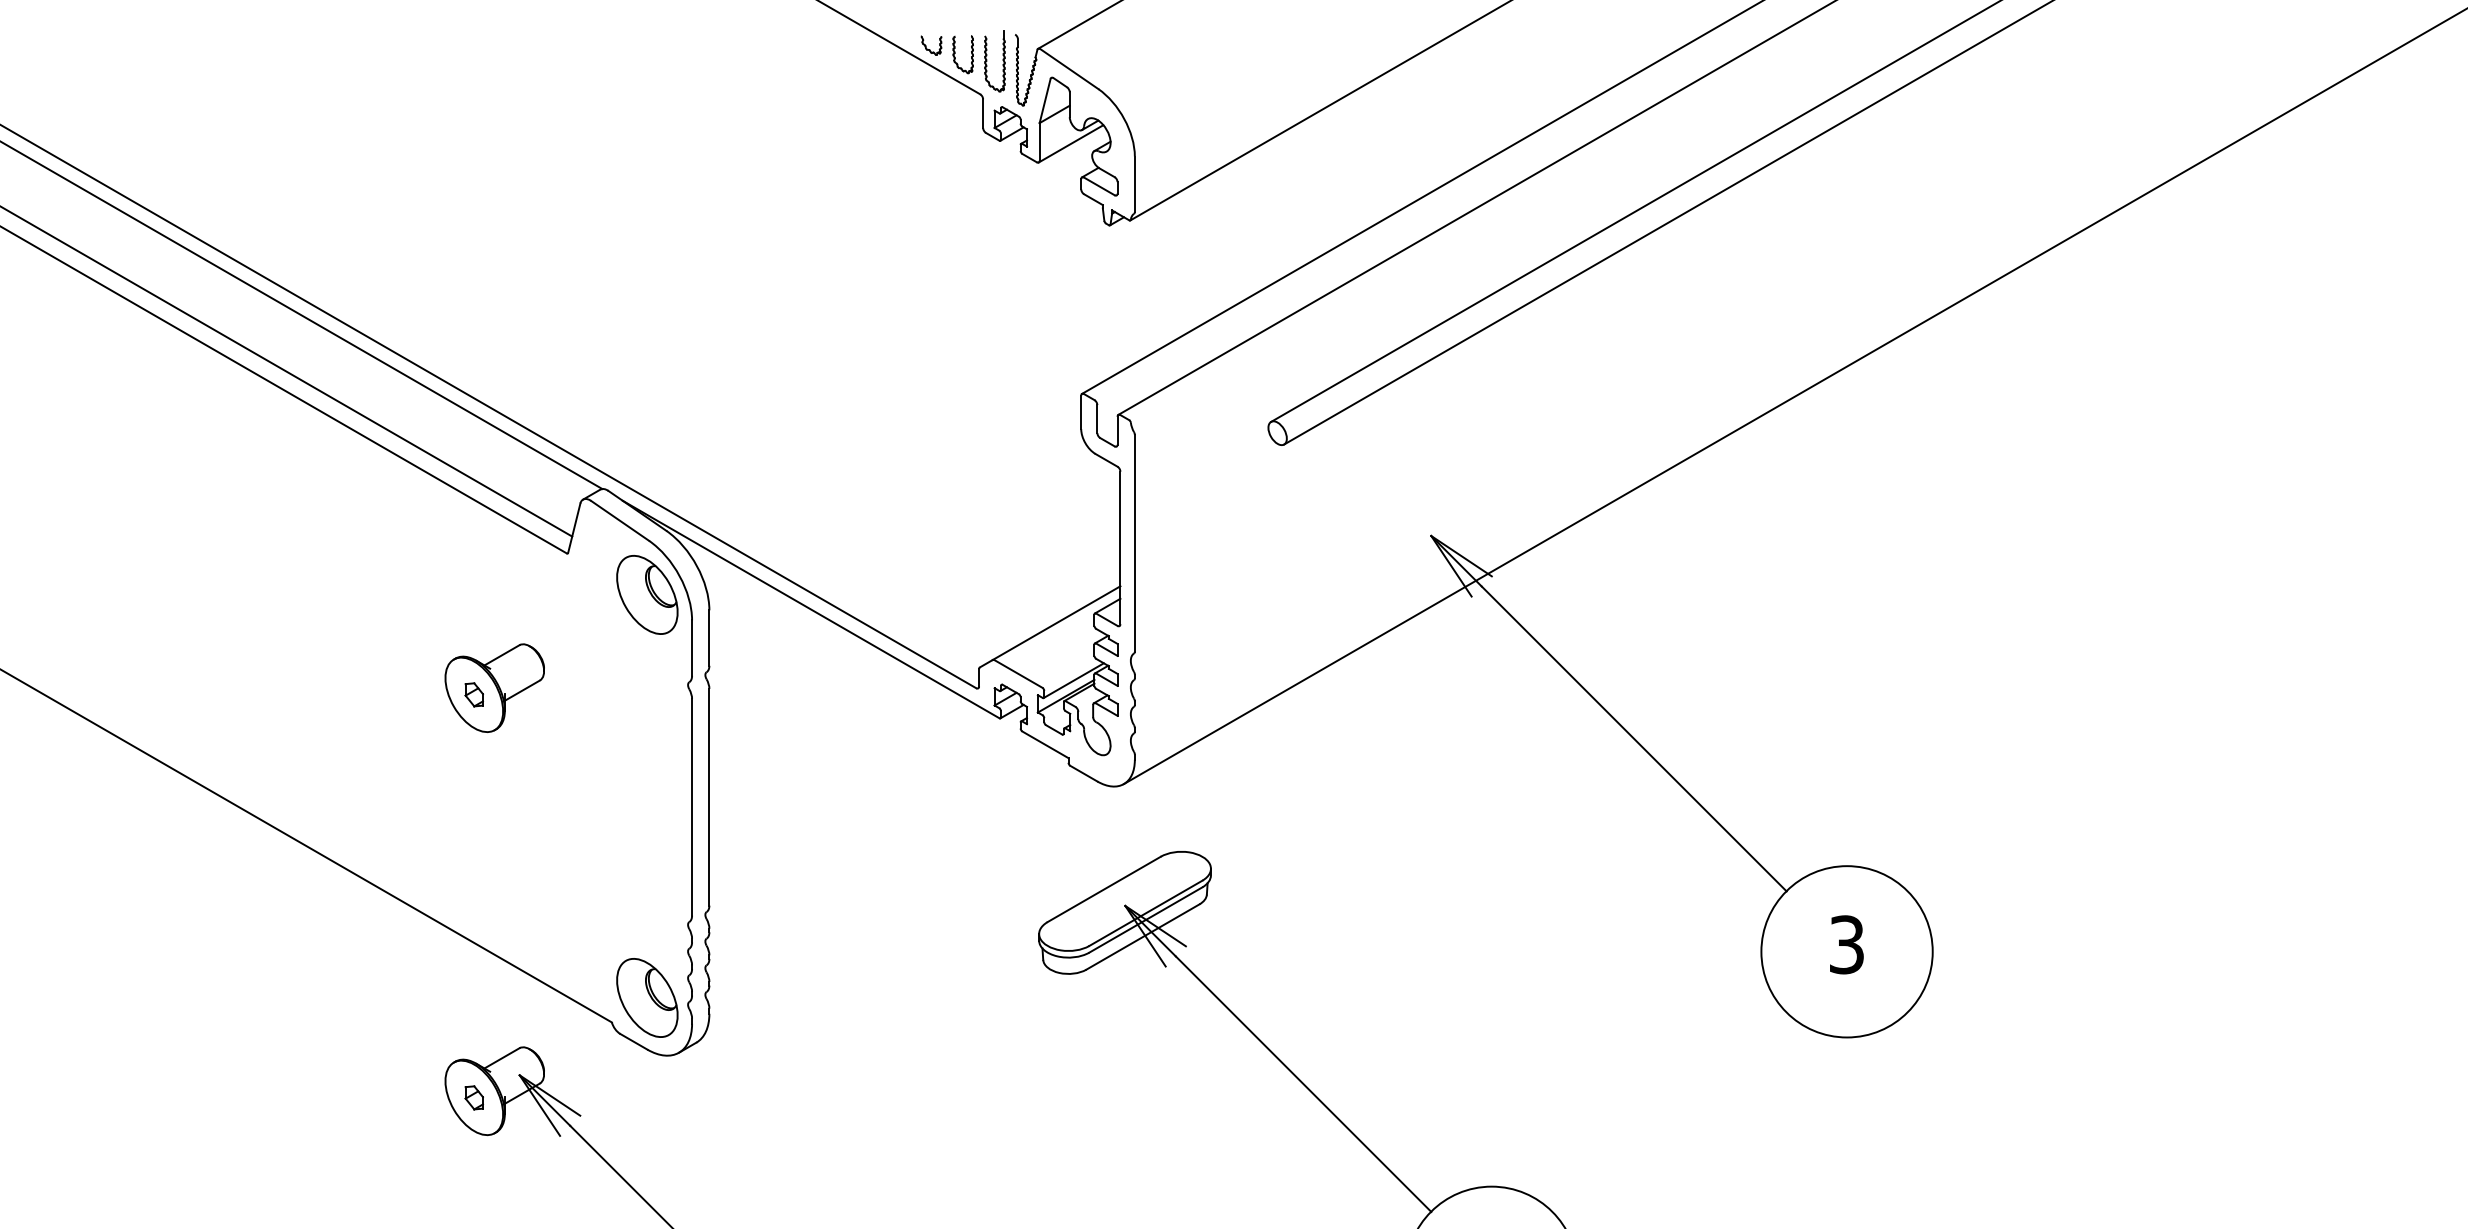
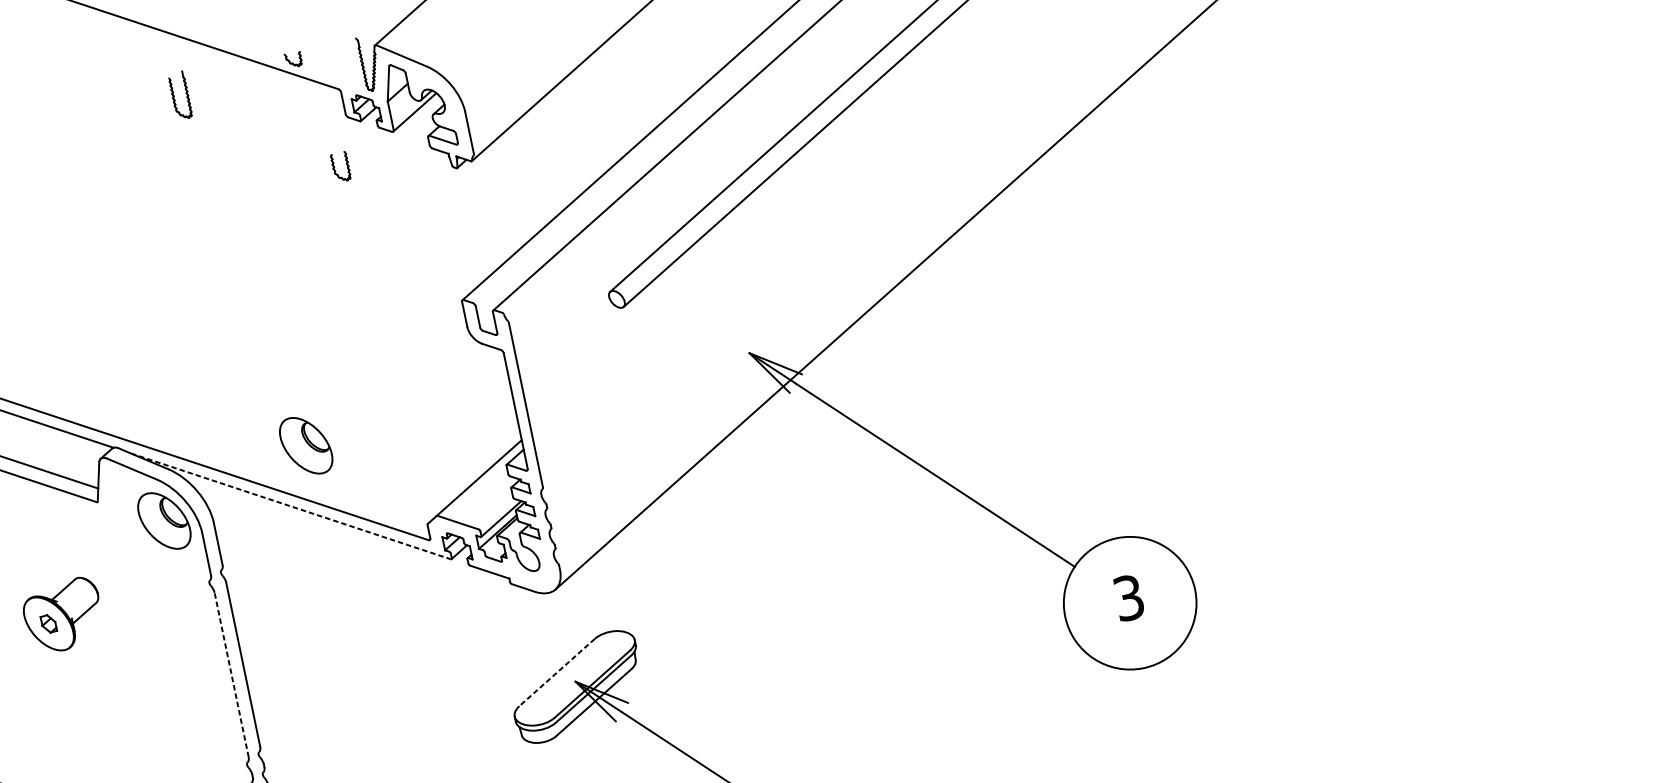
part: (955, 53) -> (334, 167), moved
part: (987, 61) -> (174, 97), moved
part: (846, 536) -> (306, 445), added
line: (811, 609) -> (291, 506), solid -> dashed
line: (692, 806) -> (231, 674), solid -> dashed
line: (1103, 889) -> (556, 672), solid -> dashed

